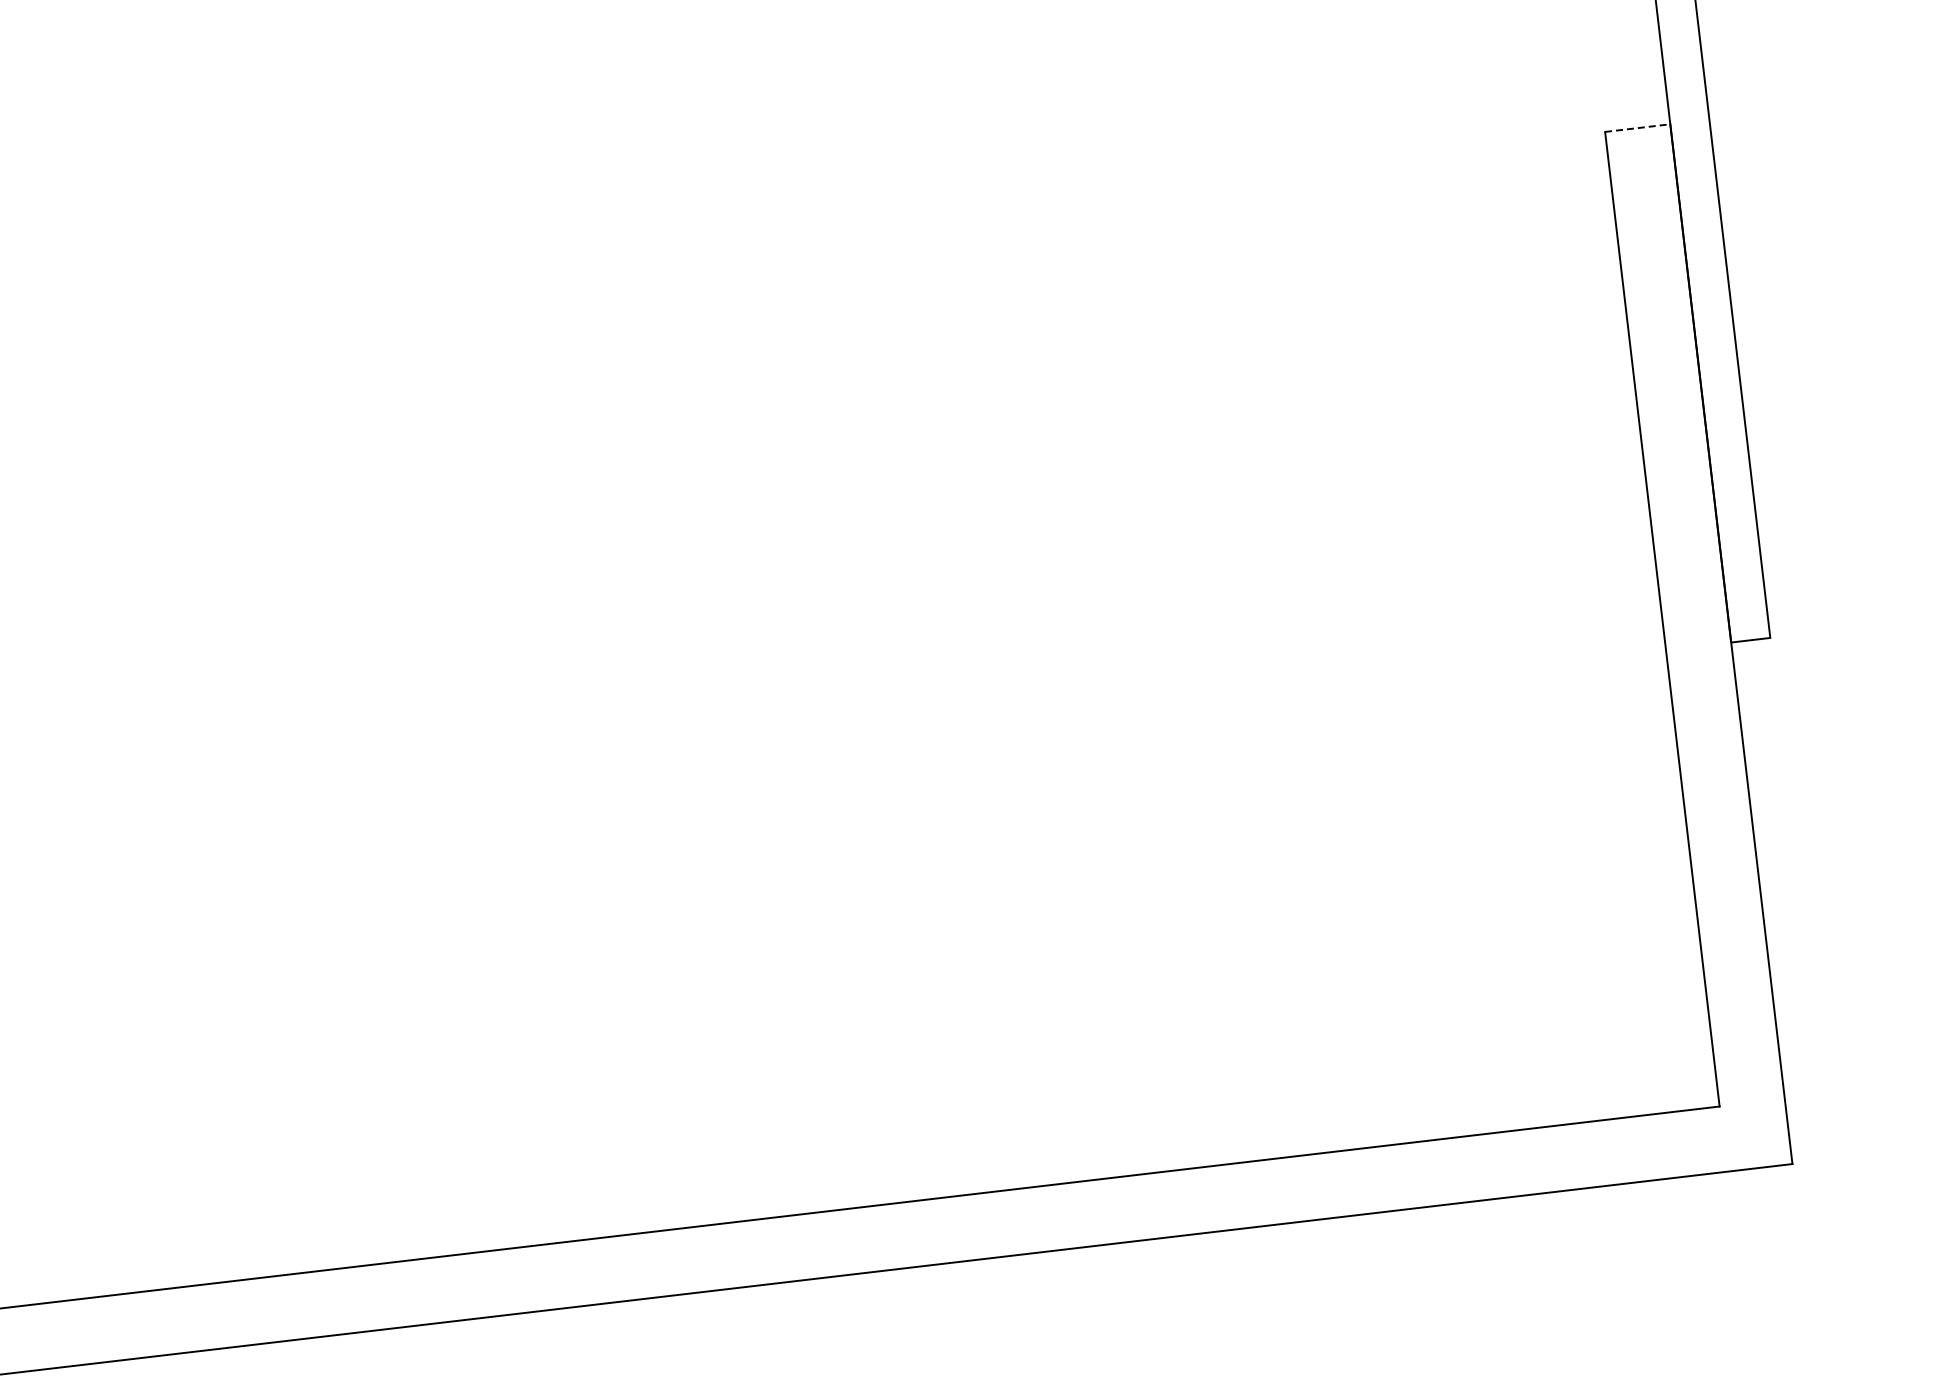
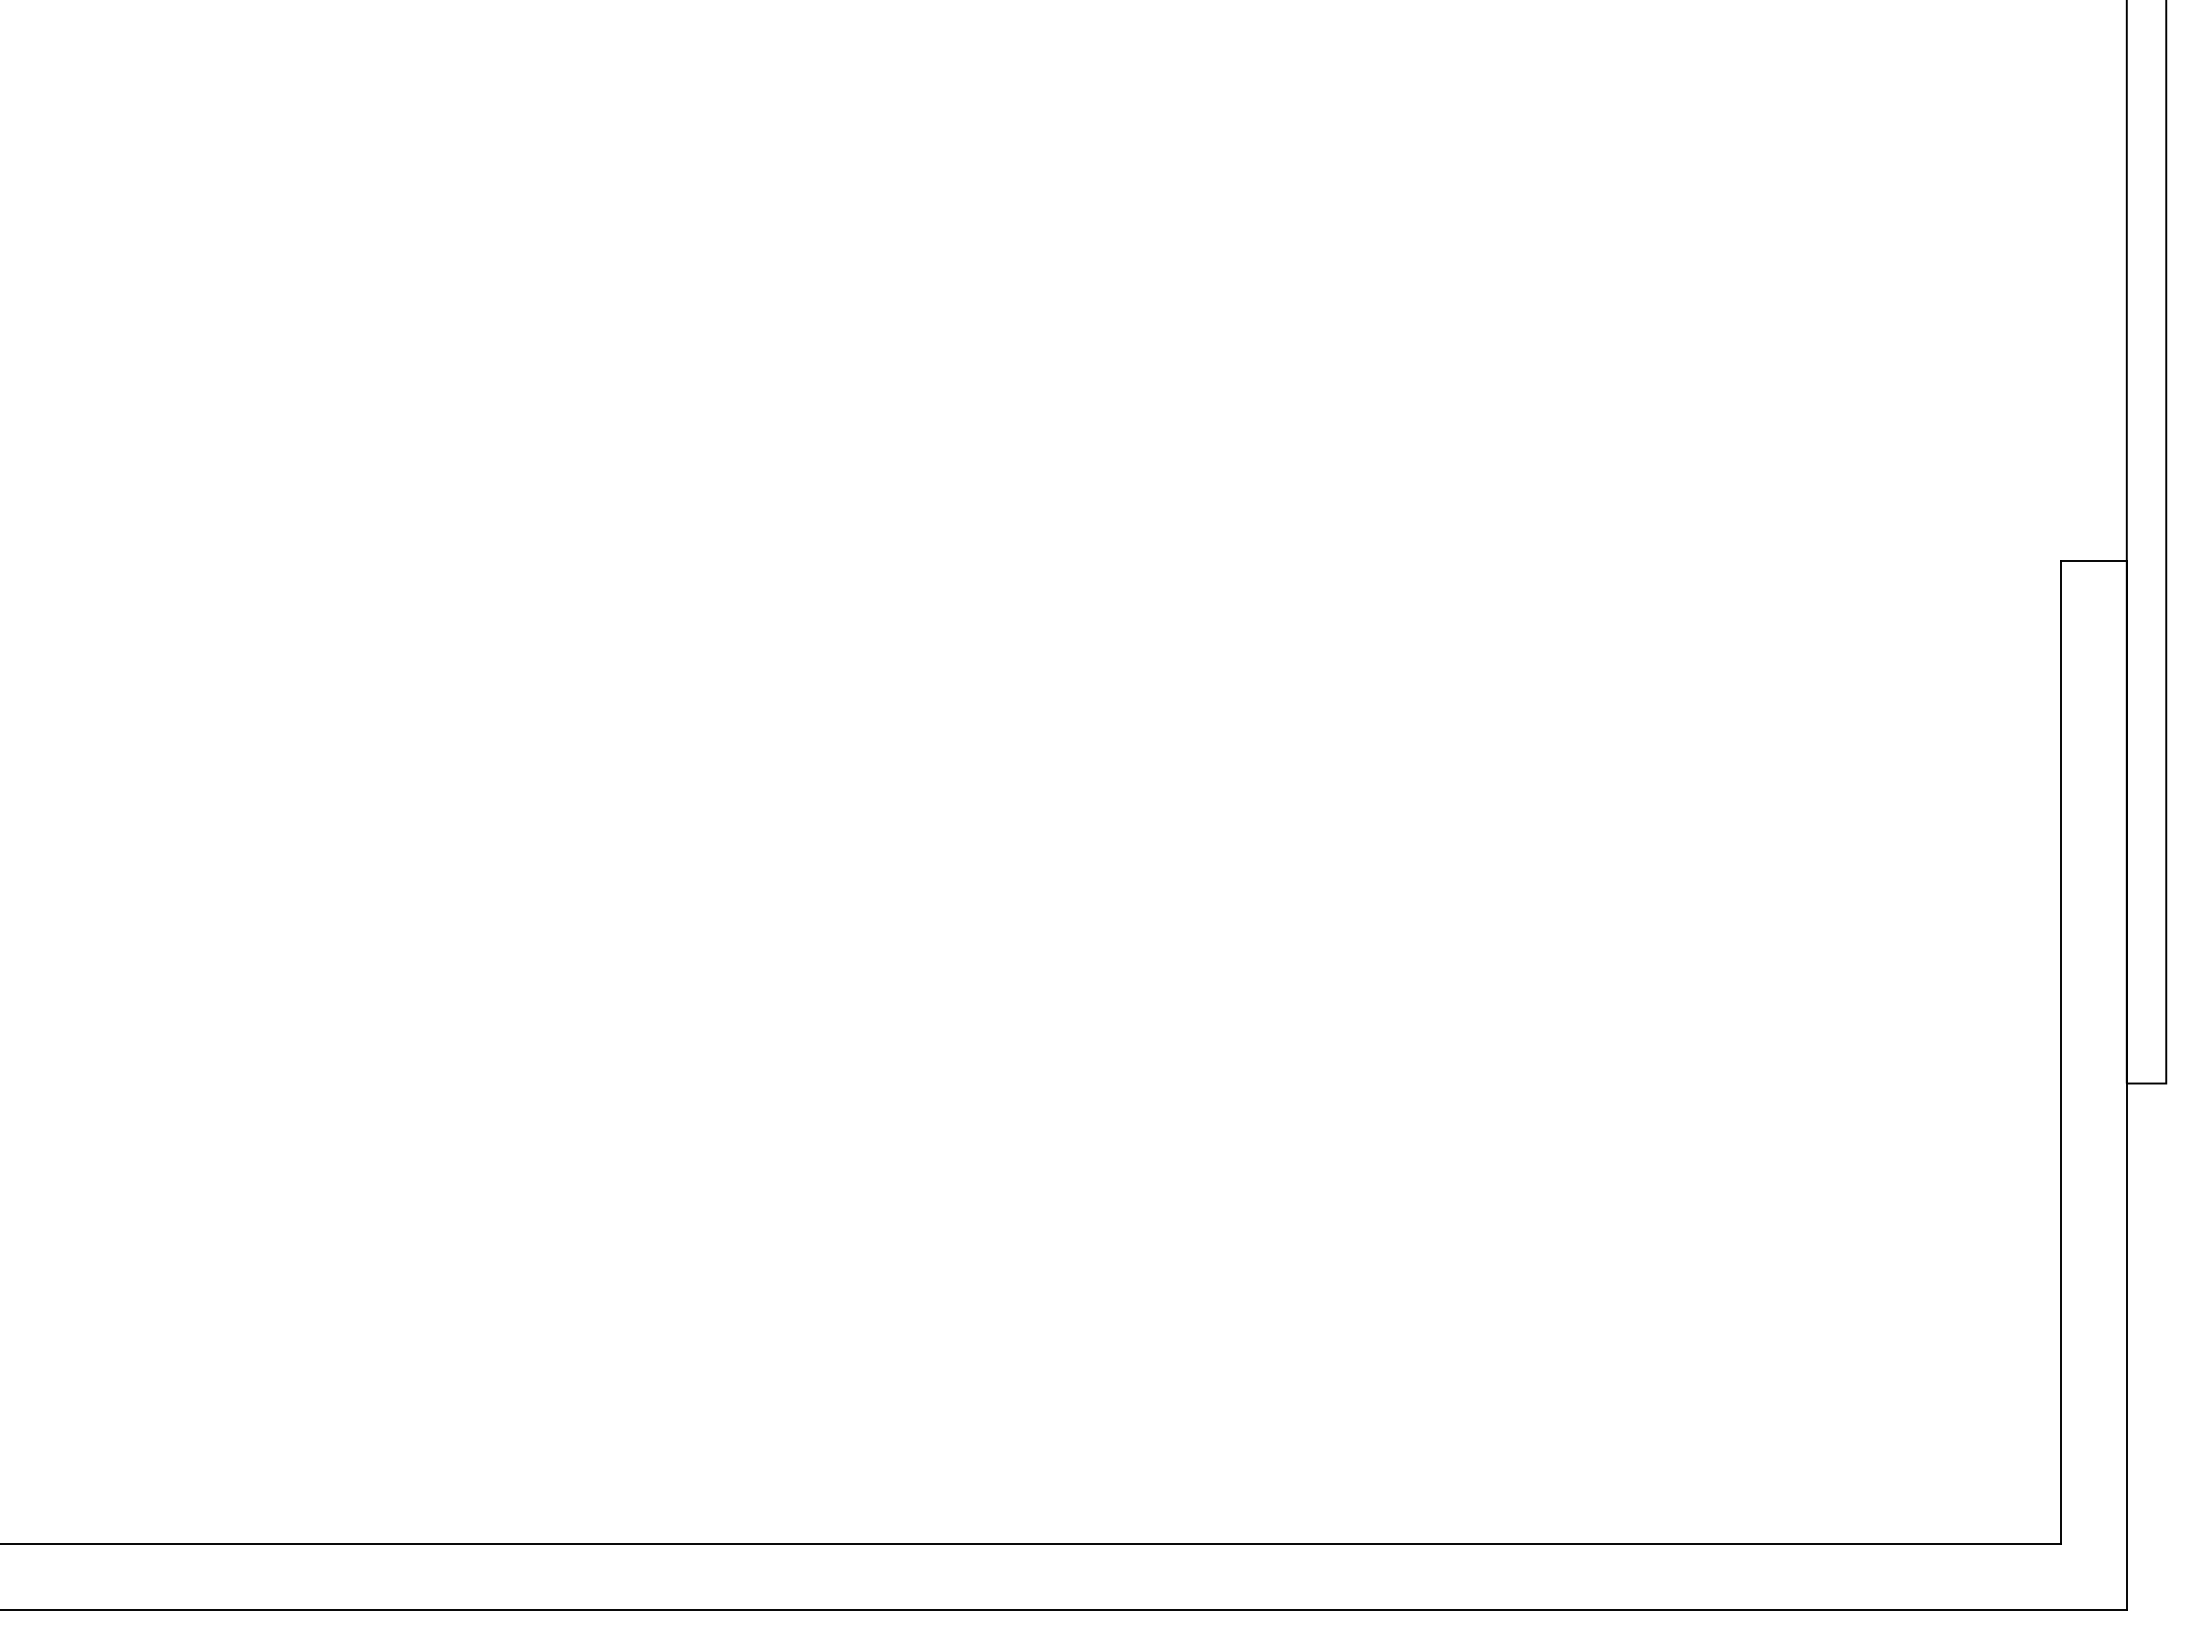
line: (1637, 127) -> (2093, 560), dashed -> solid

